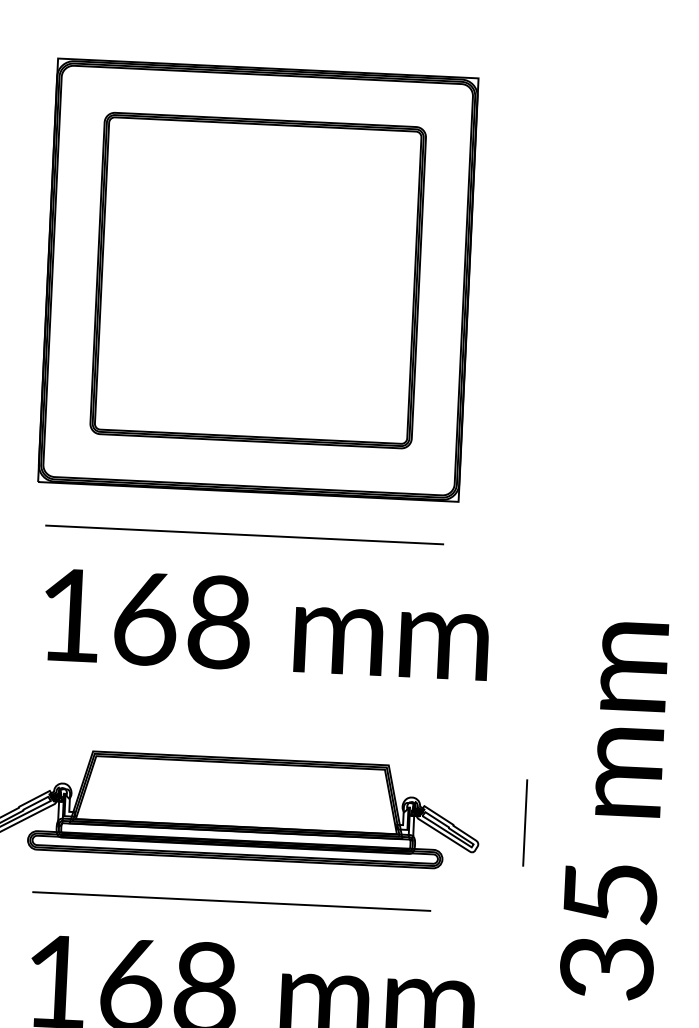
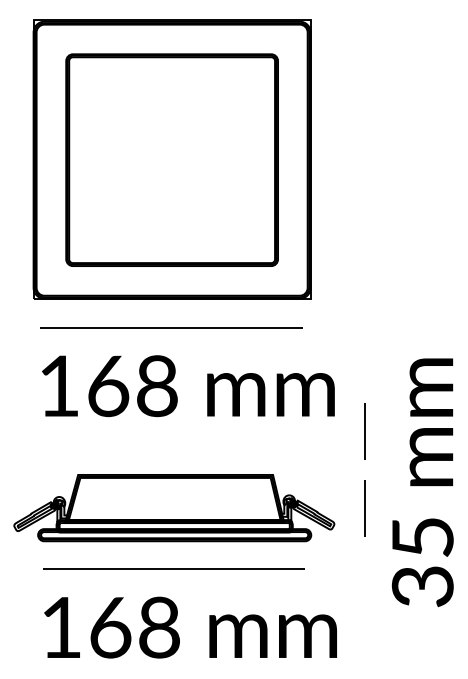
line: (530, 706) -> (364, 431), added
text: (613, 810) -> (422, 482), moved

